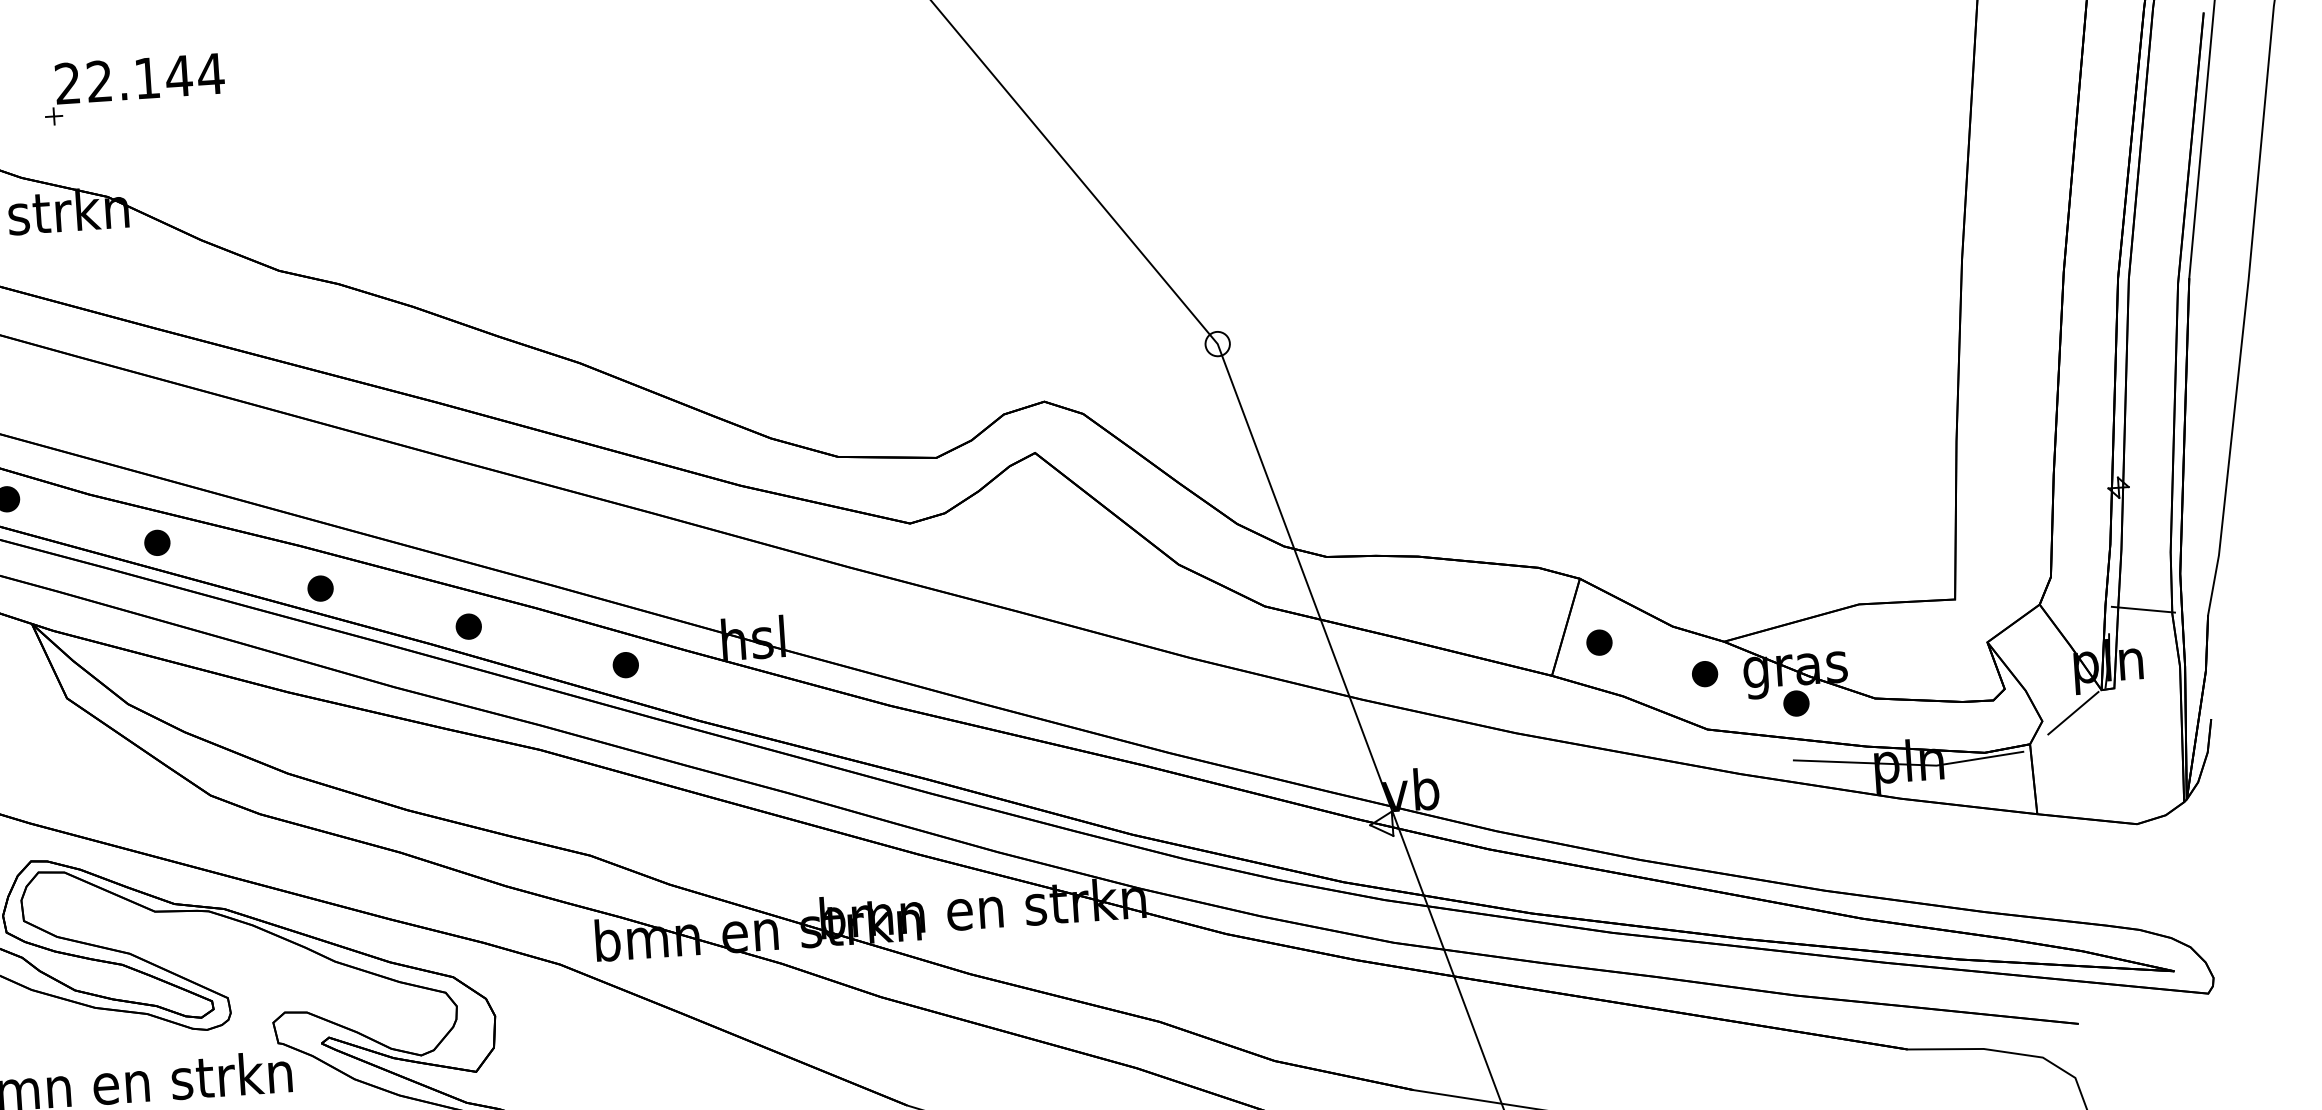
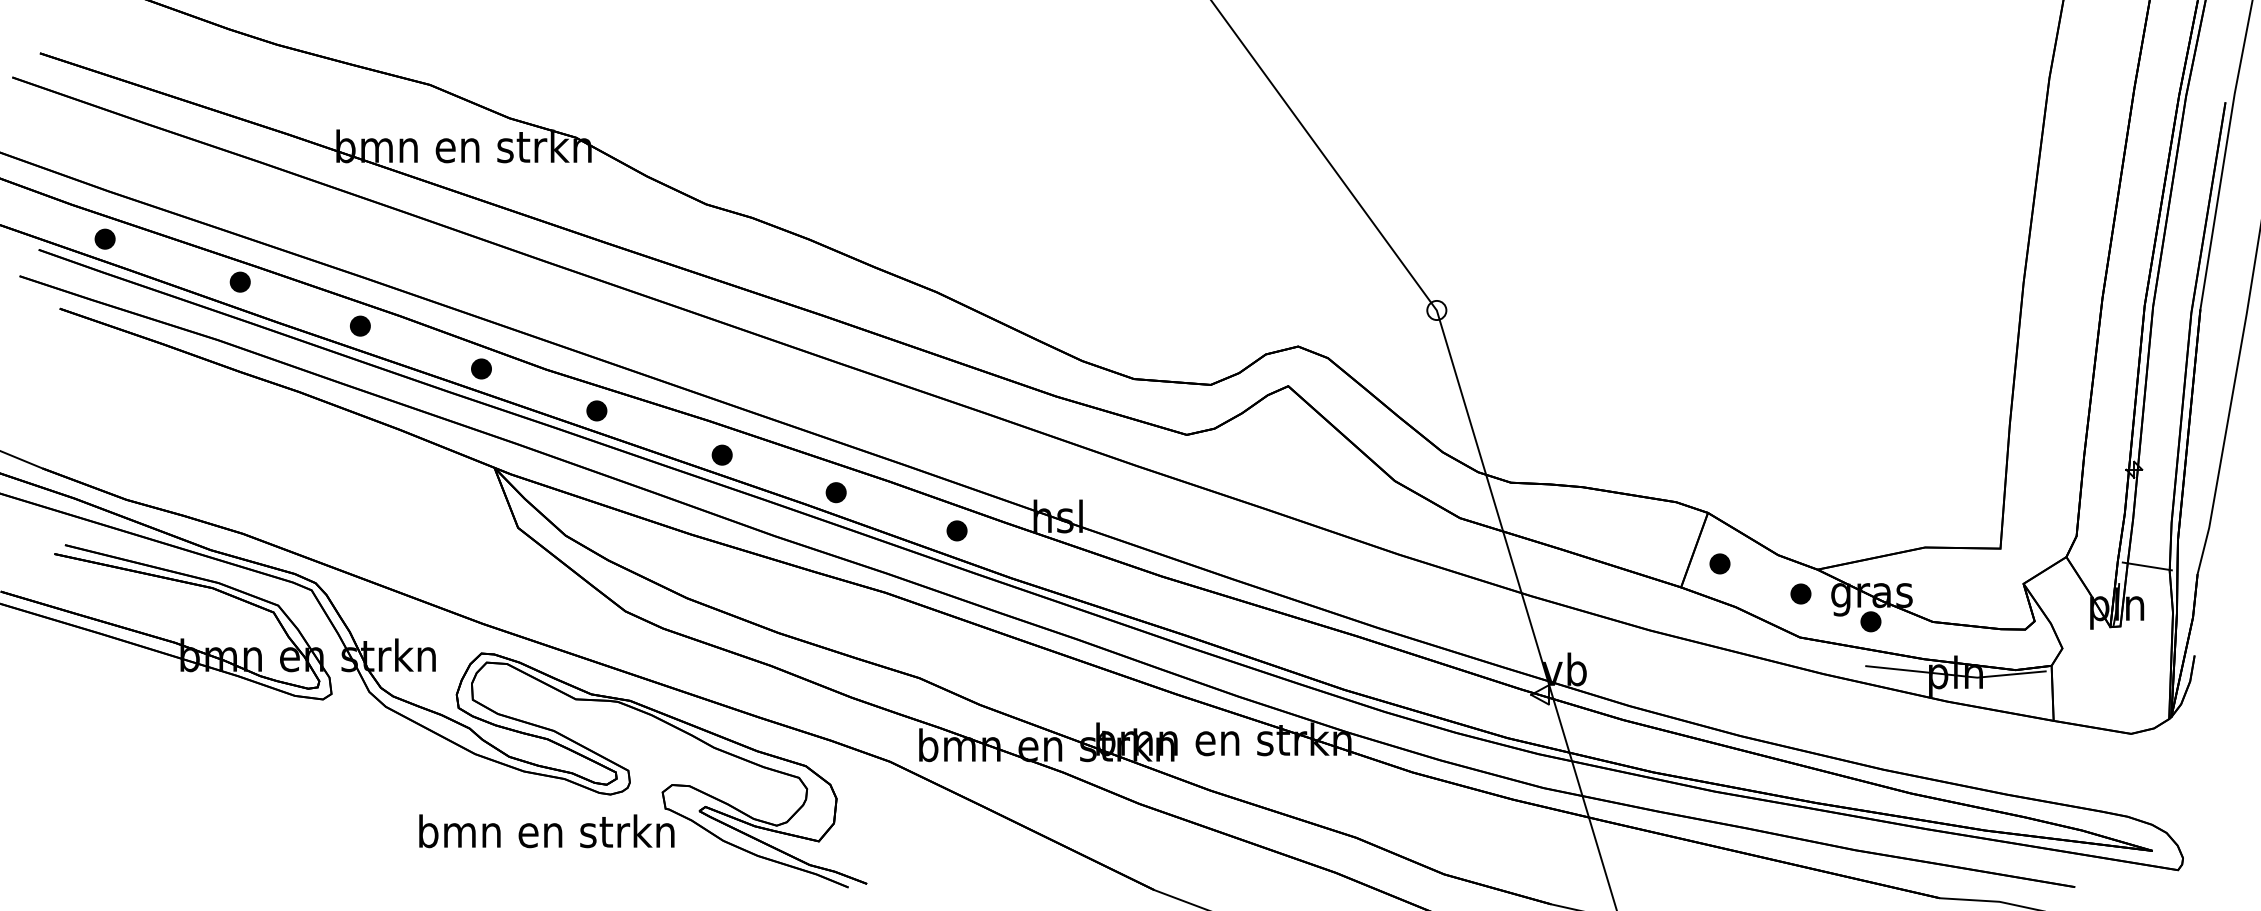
part: (134, 88) -> (602, 54), removed
line: (2072, 712) -> (2086, 643), removed

